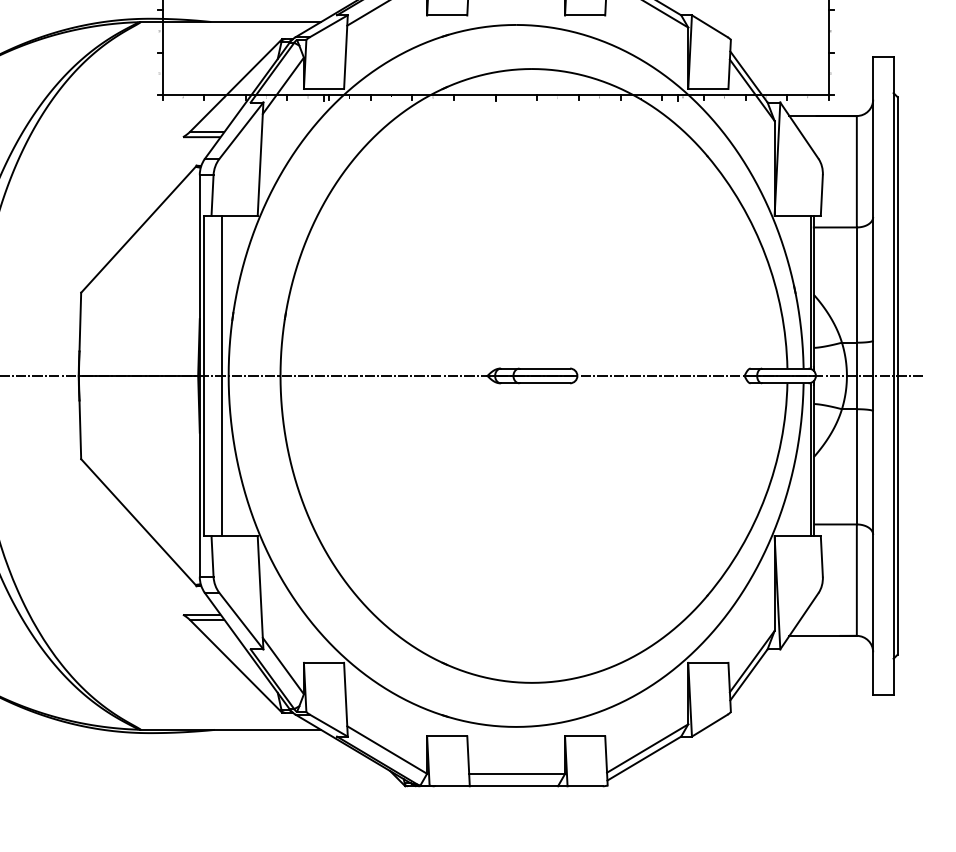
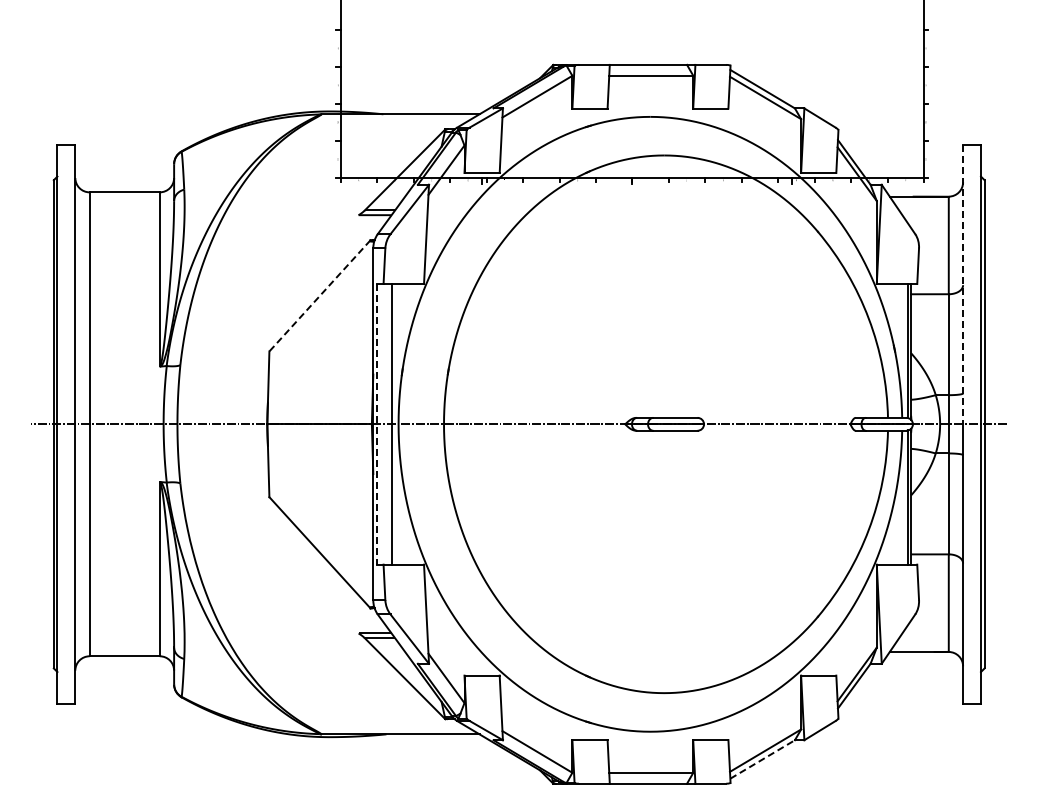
line: (873, 216) -> (963, 284), solid -> dashed
line: (138, 230) -> (319, 296), solid -> dashed
line: (204, 376) -> (377, 424), solid -> dashed
line: (644, 758) -> (762, 759), solid -> dashed

